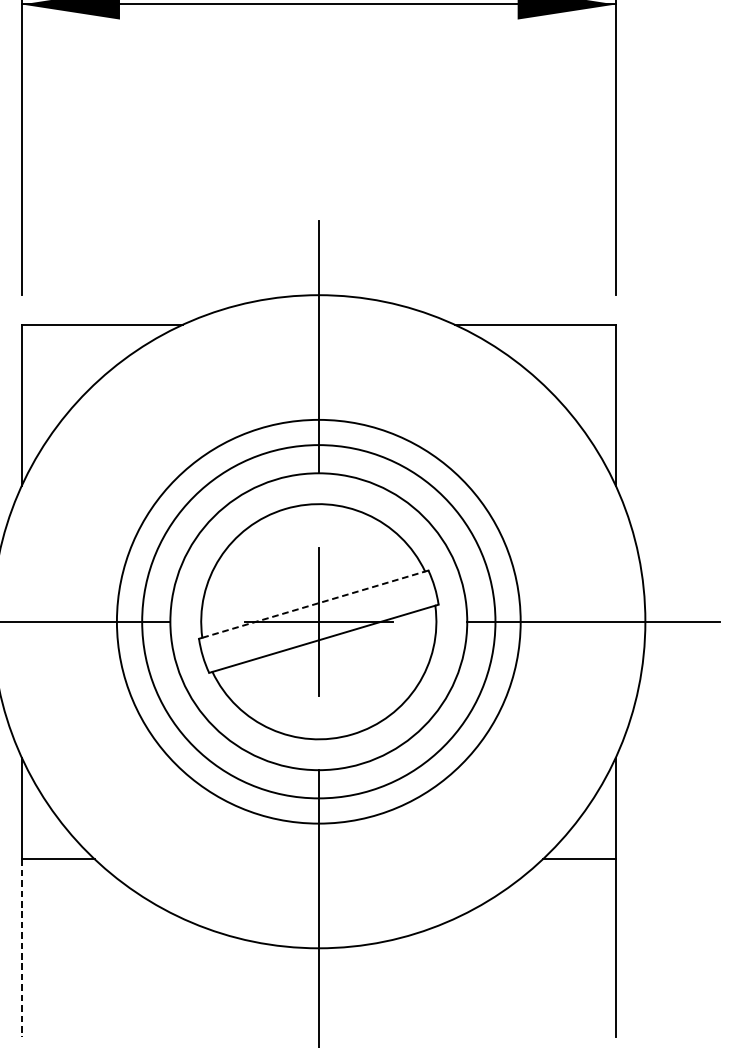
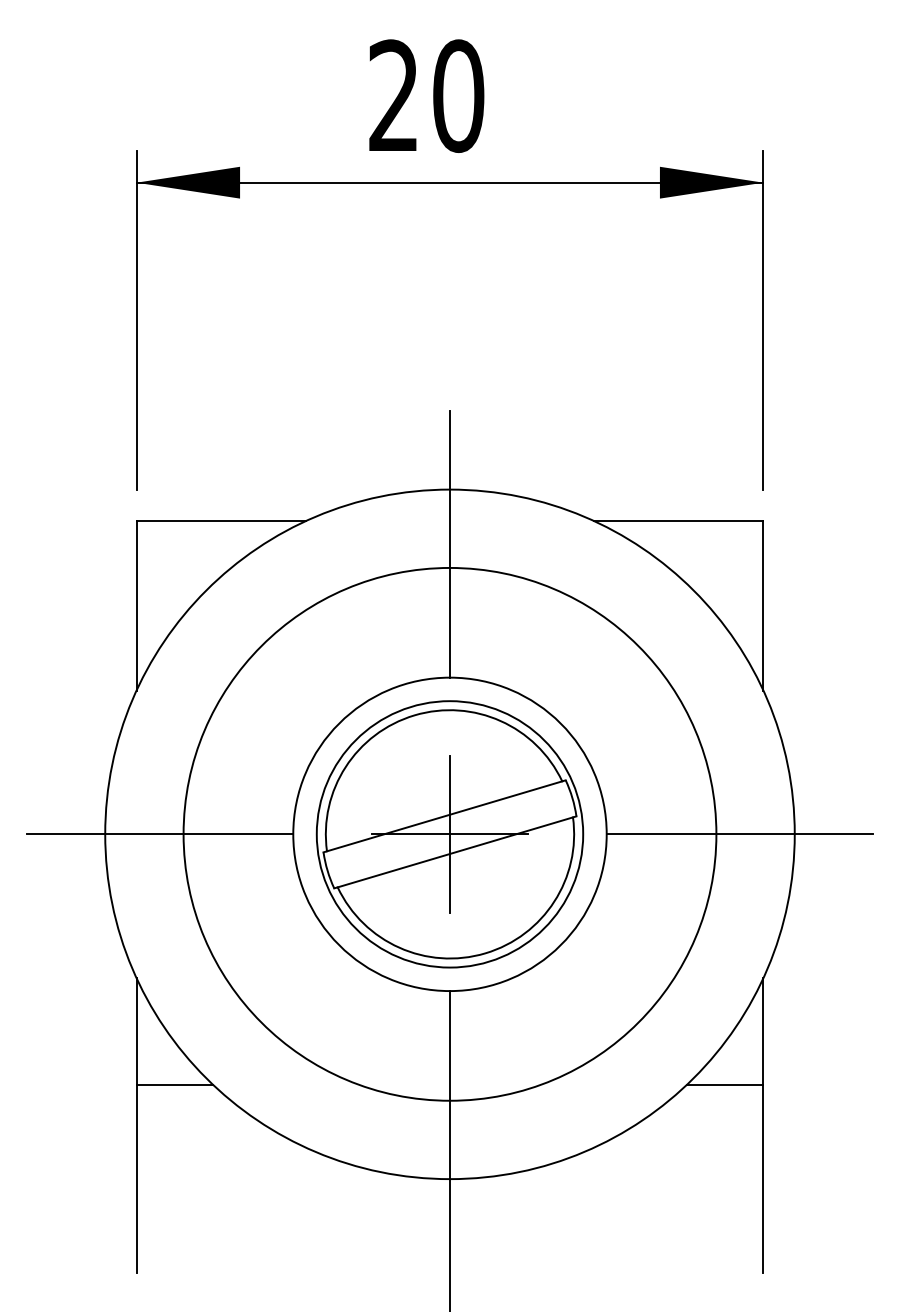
line: (313, 604) -> (444, 816), dashed -> solid
circle: (318, 620) -> (449, 833), size x1.43
circle: (318, 621) -> (449, 834), size x0.62
line: (21, 948) -> (136, 1179), dashed -> solid

